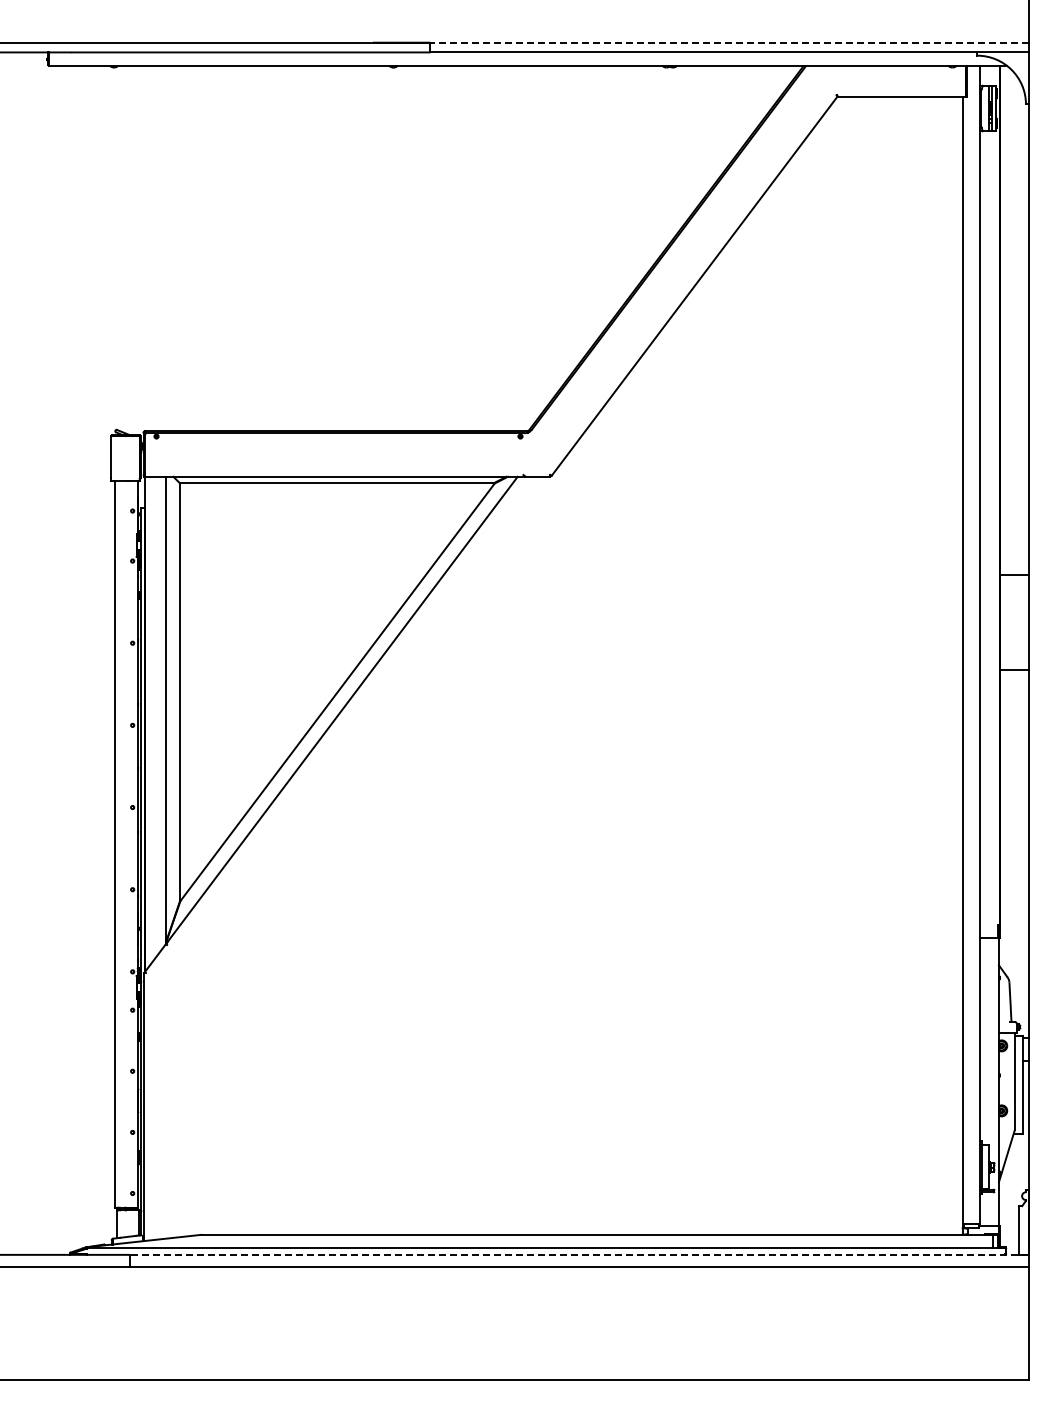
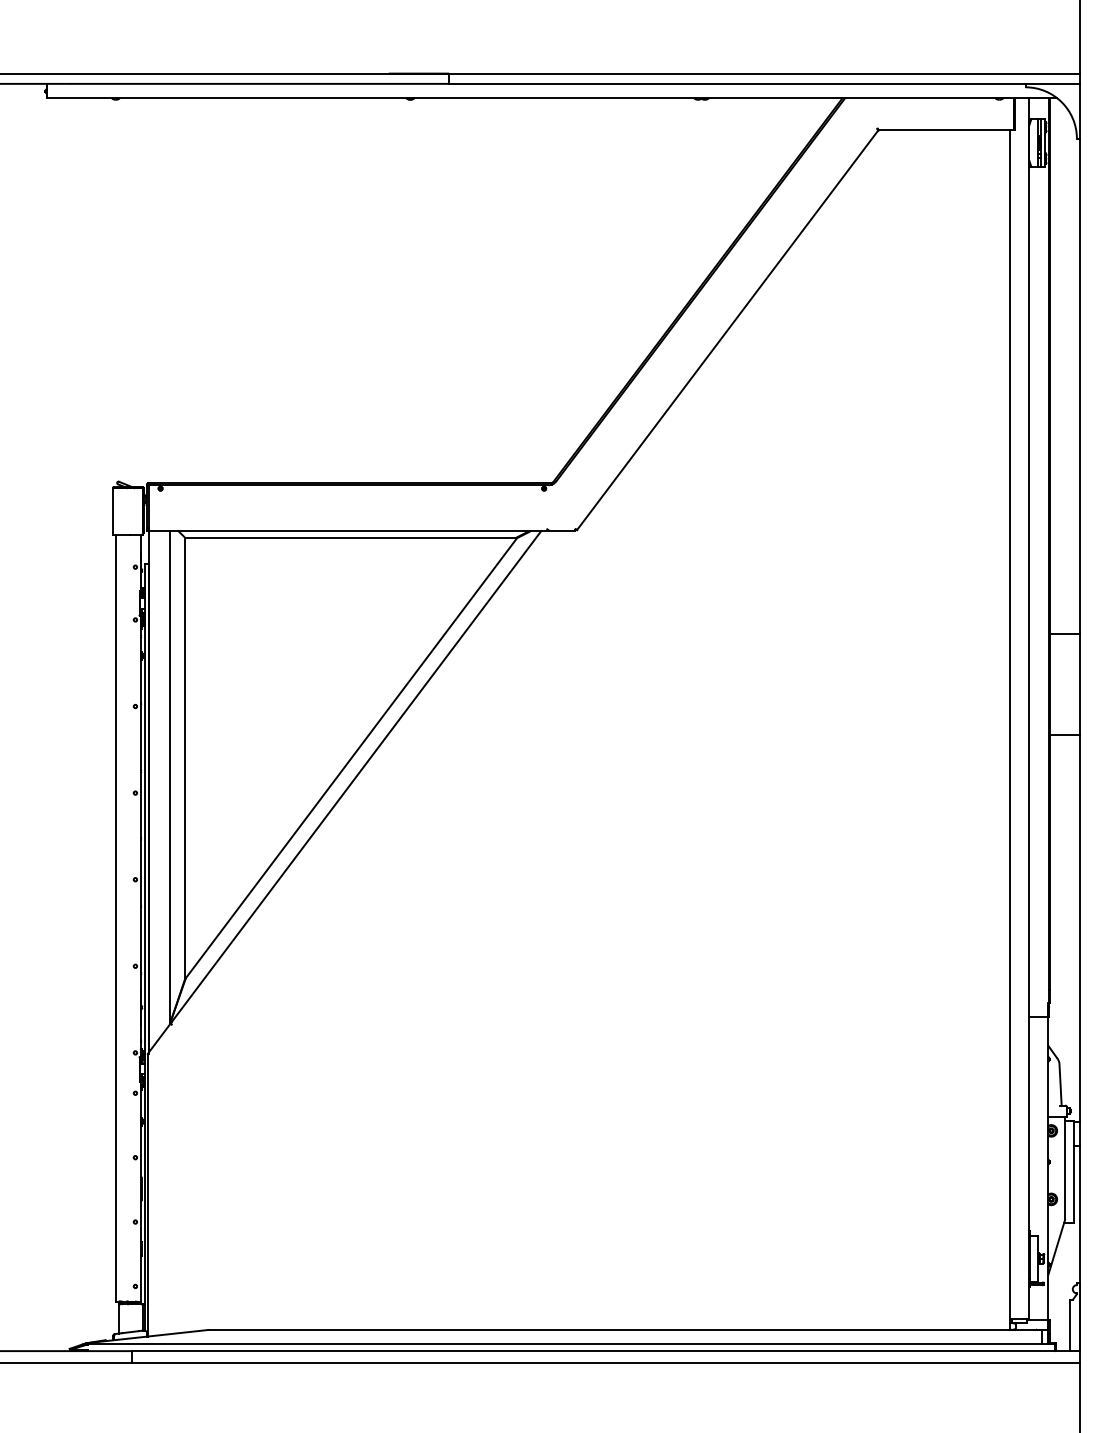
line: (729, 42) -> (764, 73), dashed -> solid
line: (579, 1254) -> (606, 1350), dashed -> solid

